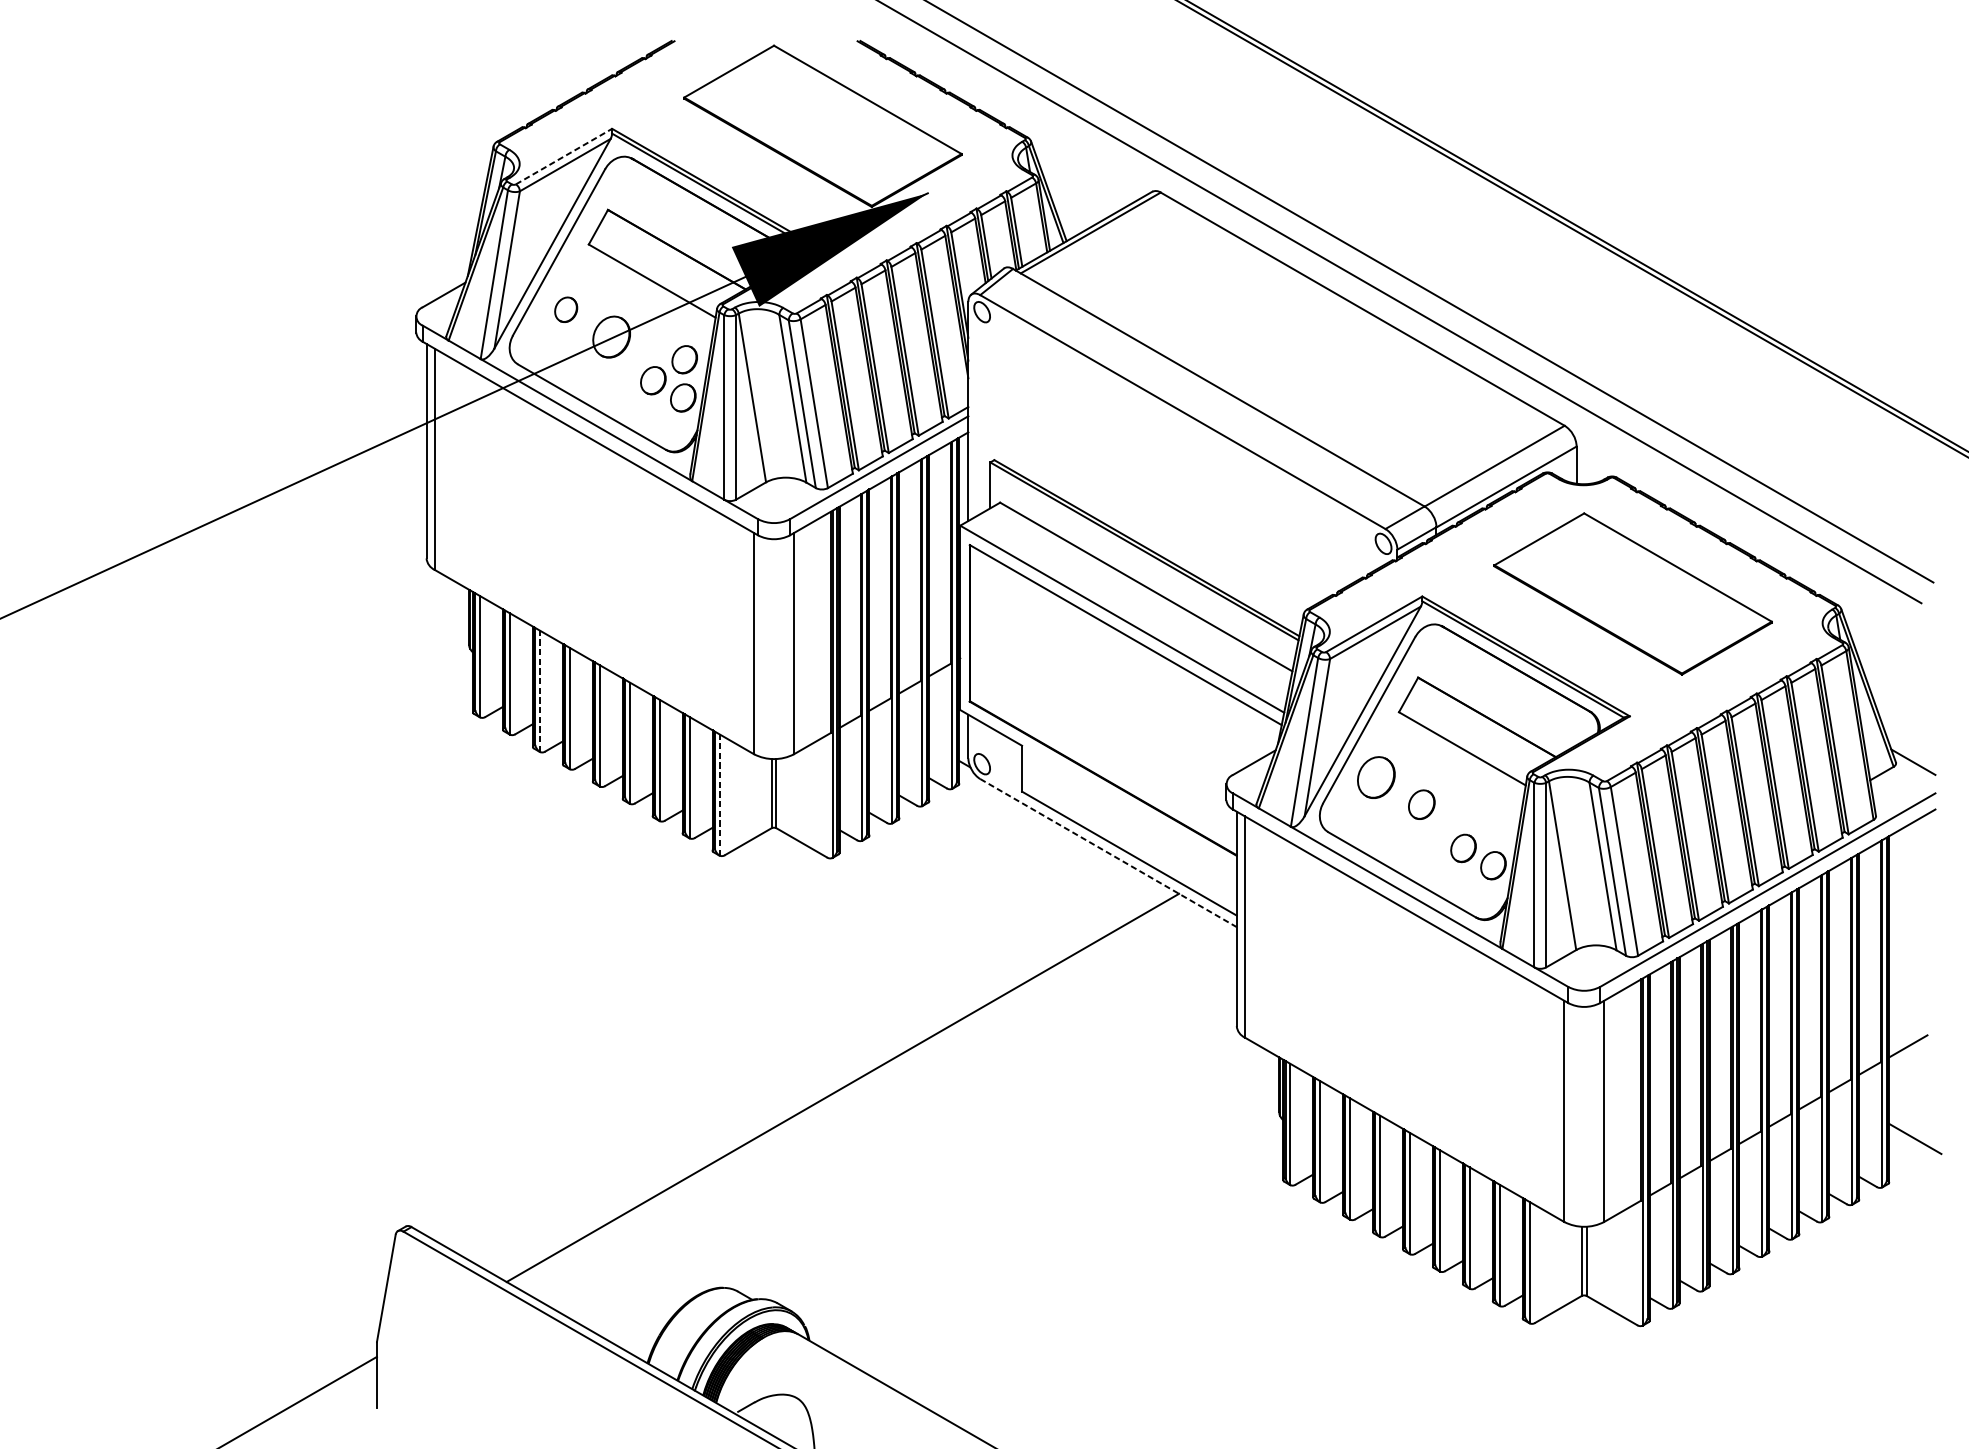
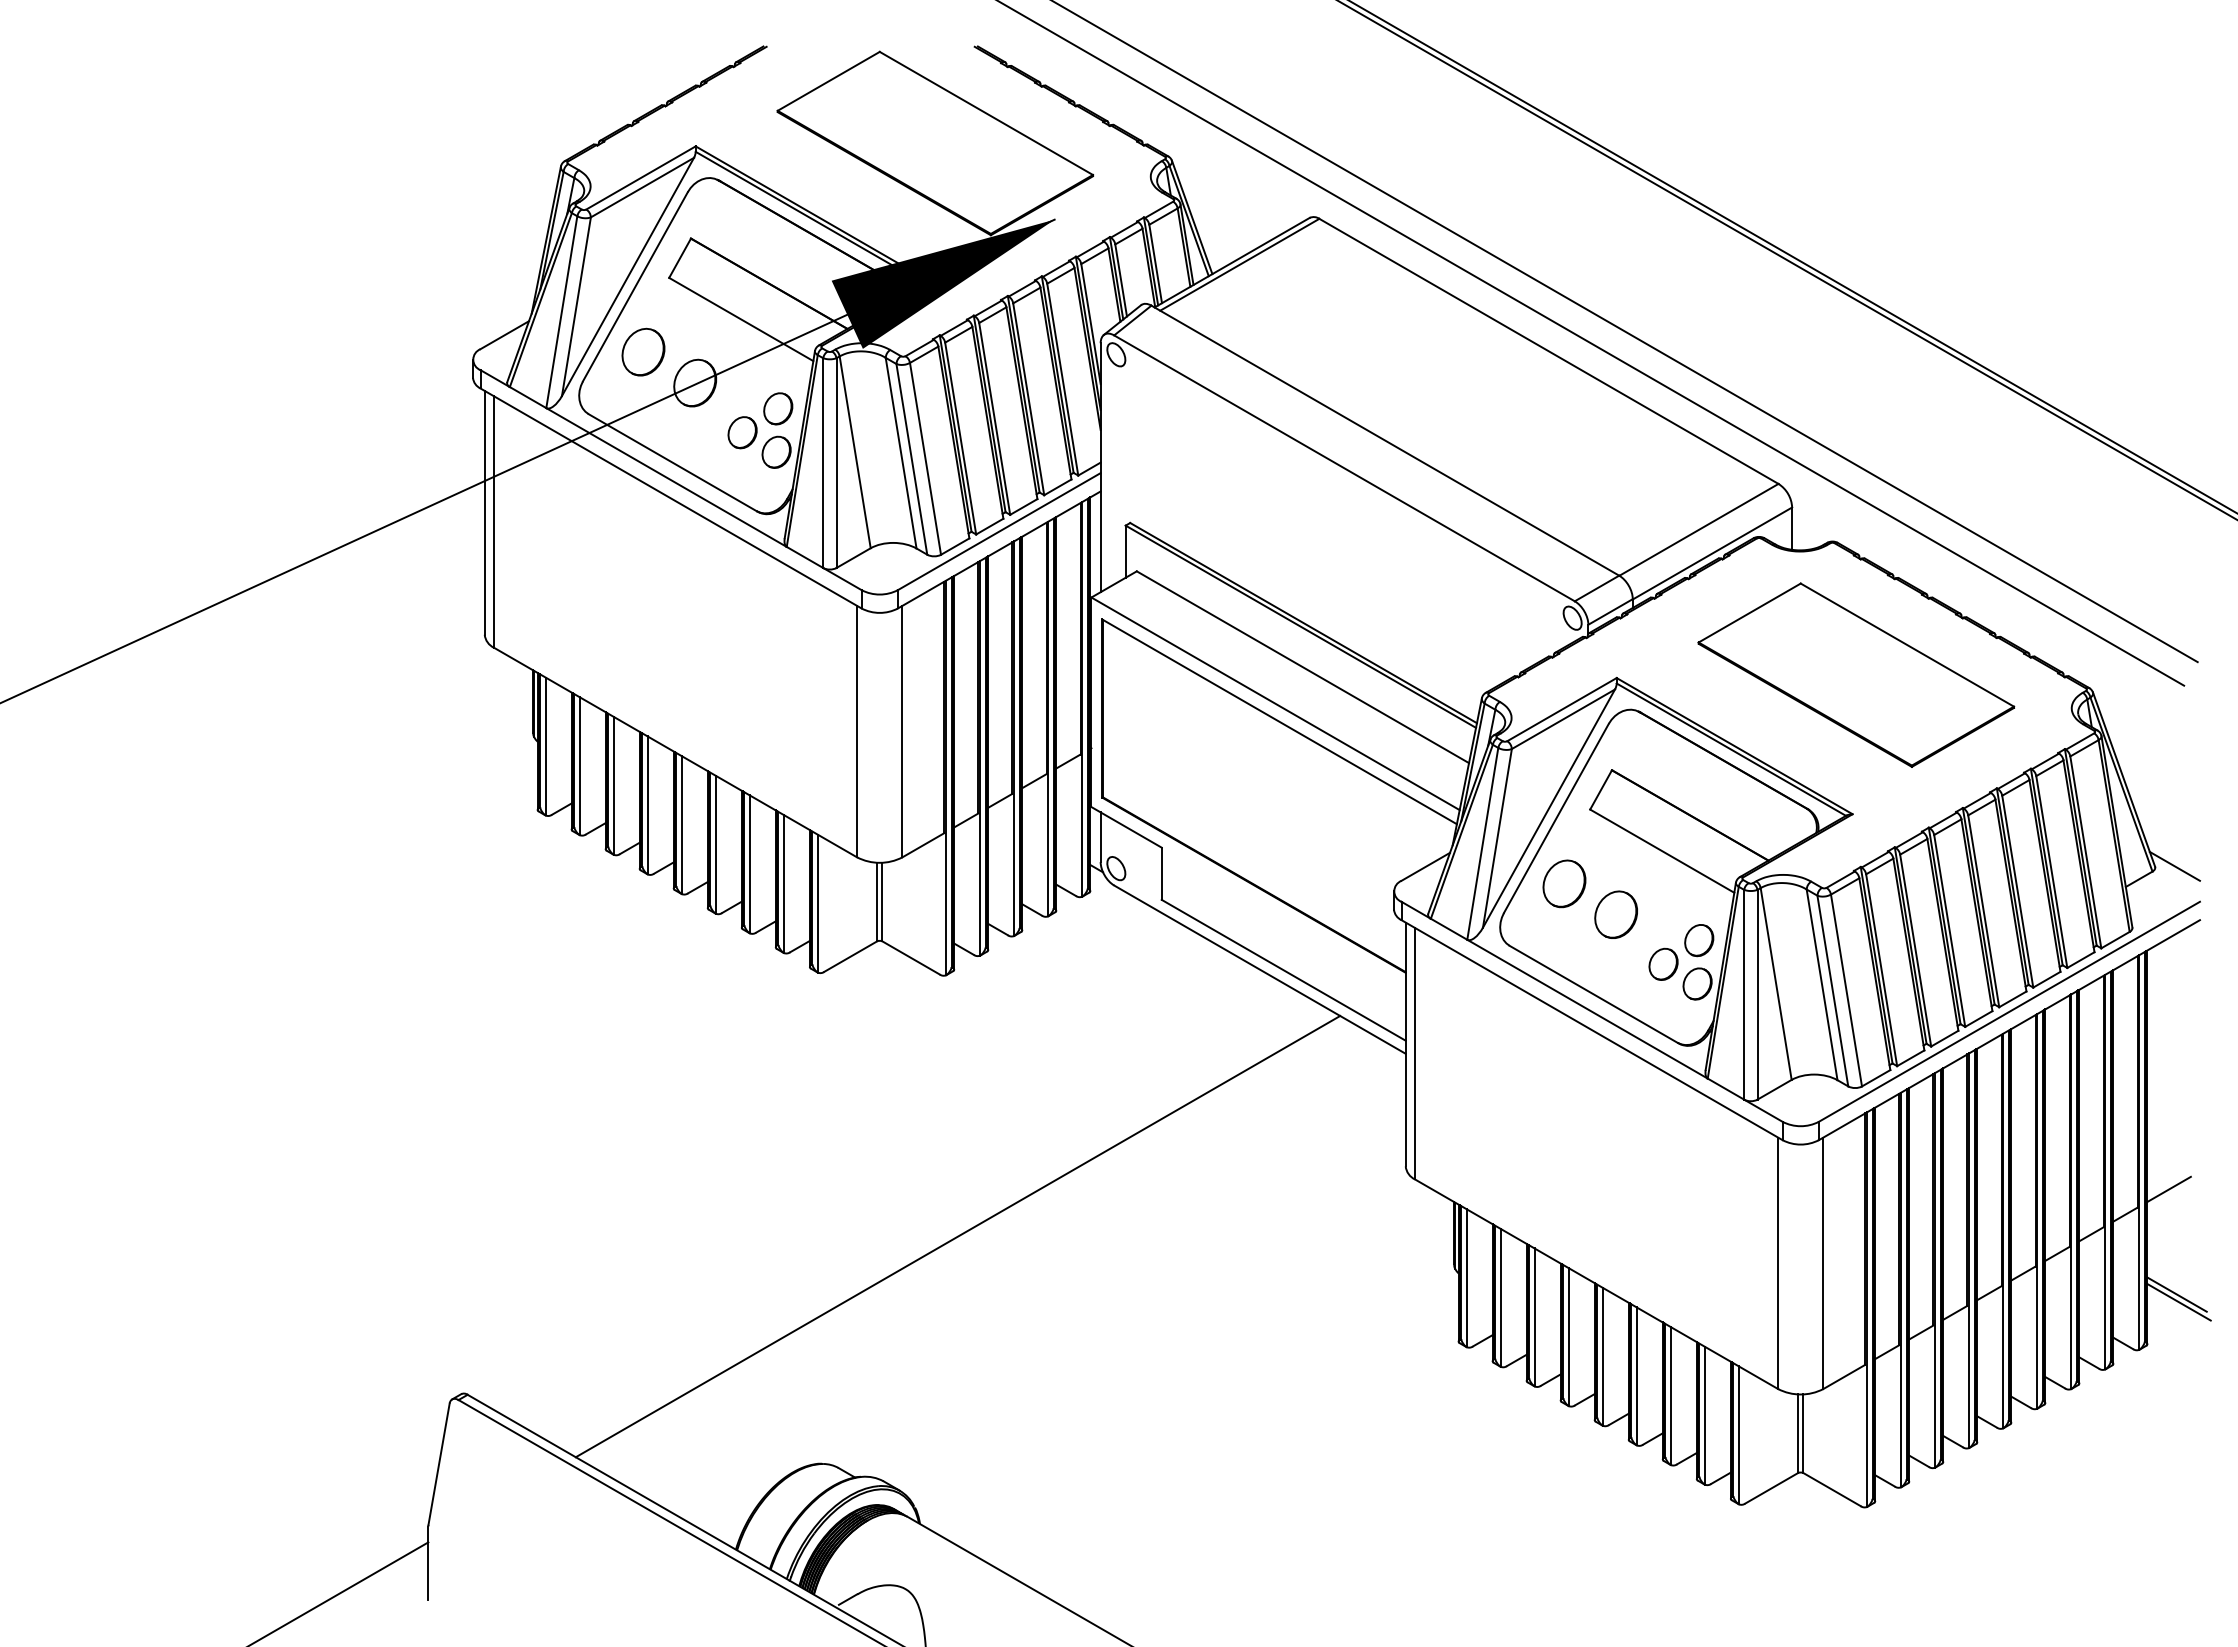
line: (564, 156) -> (641, 177), dashed -> solid
part: (566, 309) -> (643, 351), size x1.67
line: (539, 691) -> (613, 785), dashed -> solid
line: (719, 794) -> (817, 903), dashed -> solid
part: (1421, 804) -> (1615, 914), size x1.43
part: (1495, 827) -> (1699, 940), added
line: (1108, 852) -> (1260, 969), dashed -> solid
line: (1916, 1144) -> (2178, 1301), added

